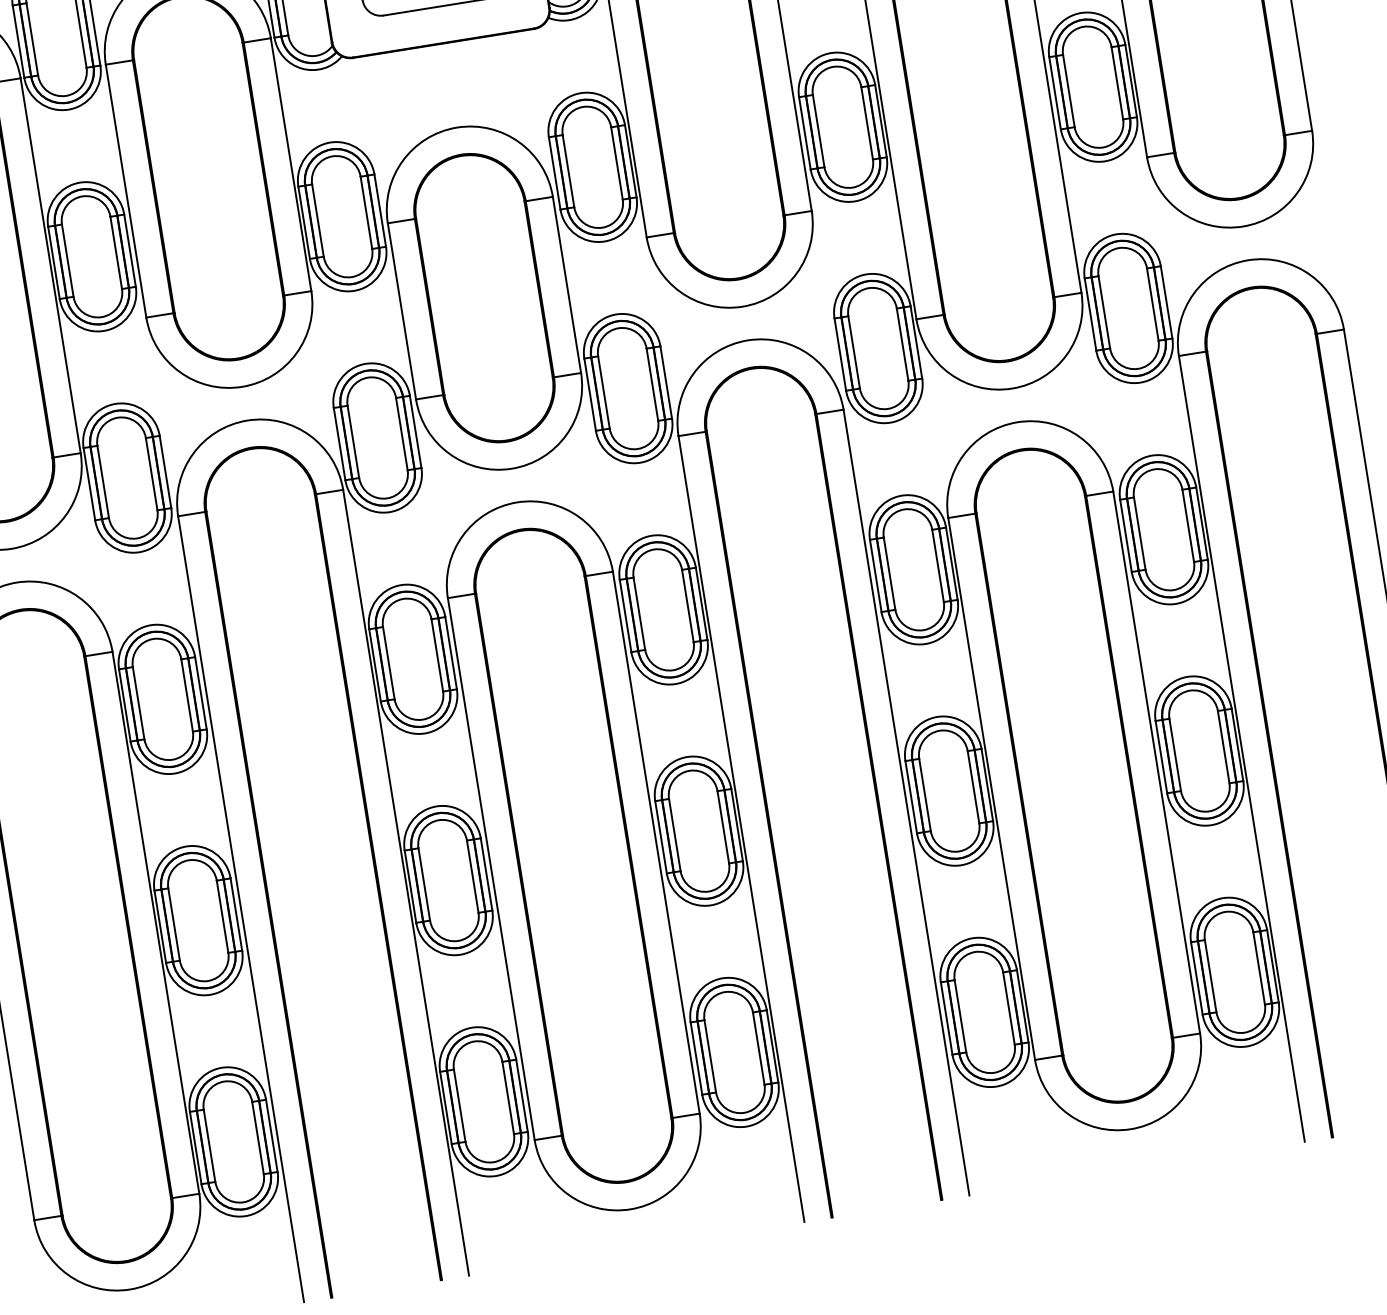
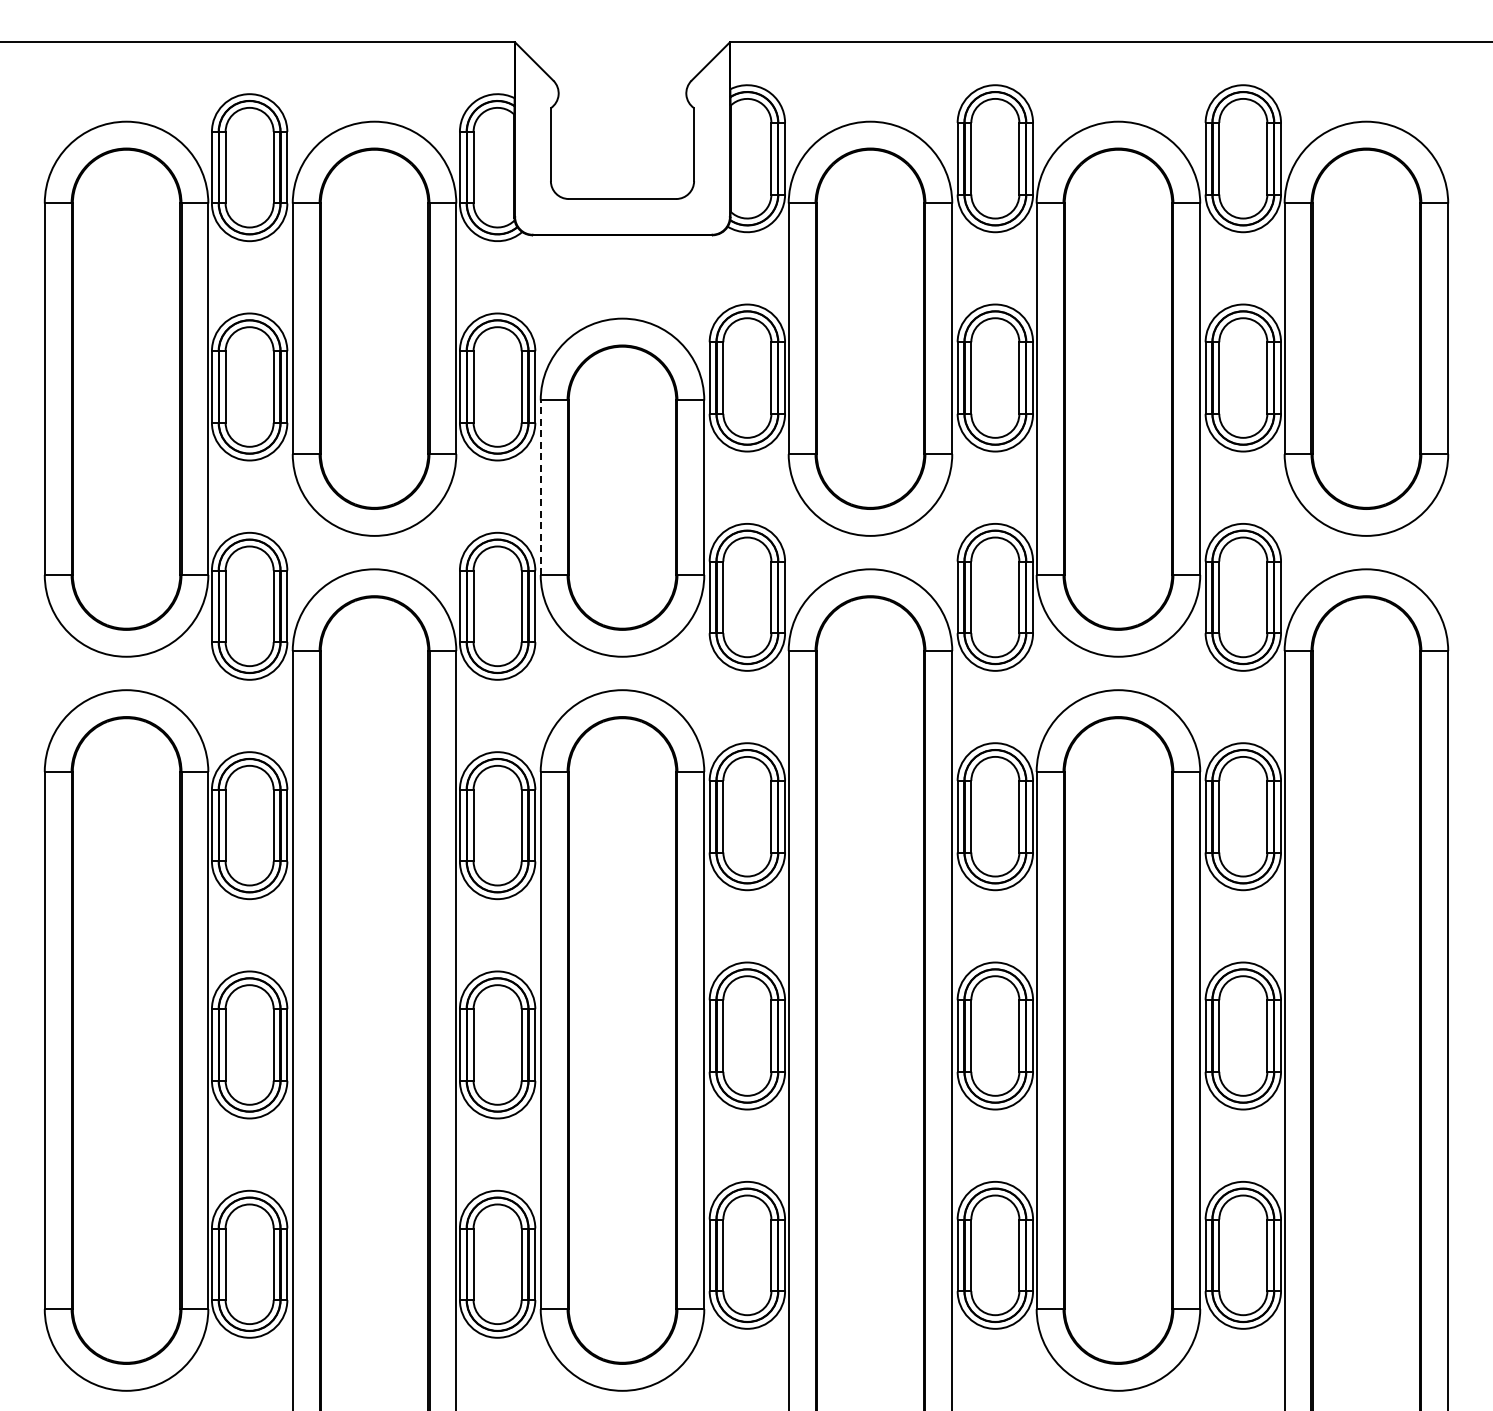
line: (401, 311) -> (540, 487), solid -> dashed

